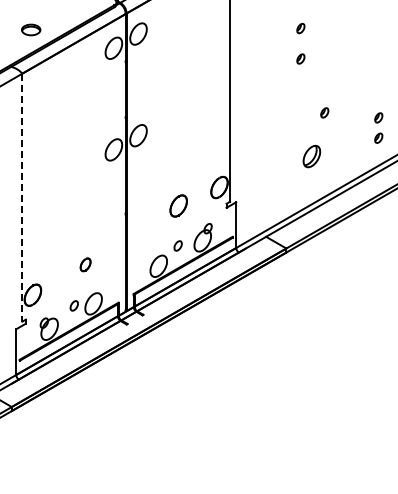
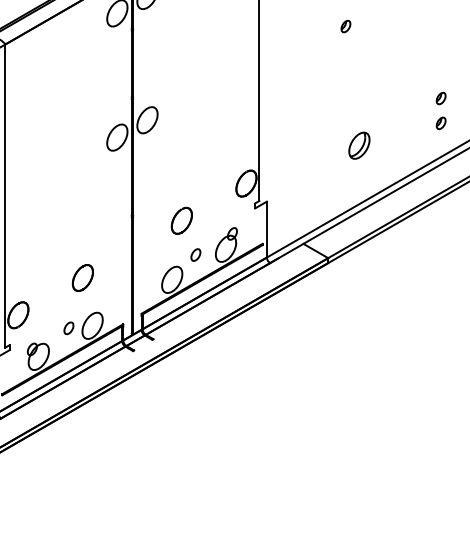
part: (324, 112) -> (374, 91), removed
line: (22, 197) -> (5, 195), dashed -> solid
part: (178, 205) -> (181, 220), moved
part: (85, 264) -> (82, 277), size x1.67

